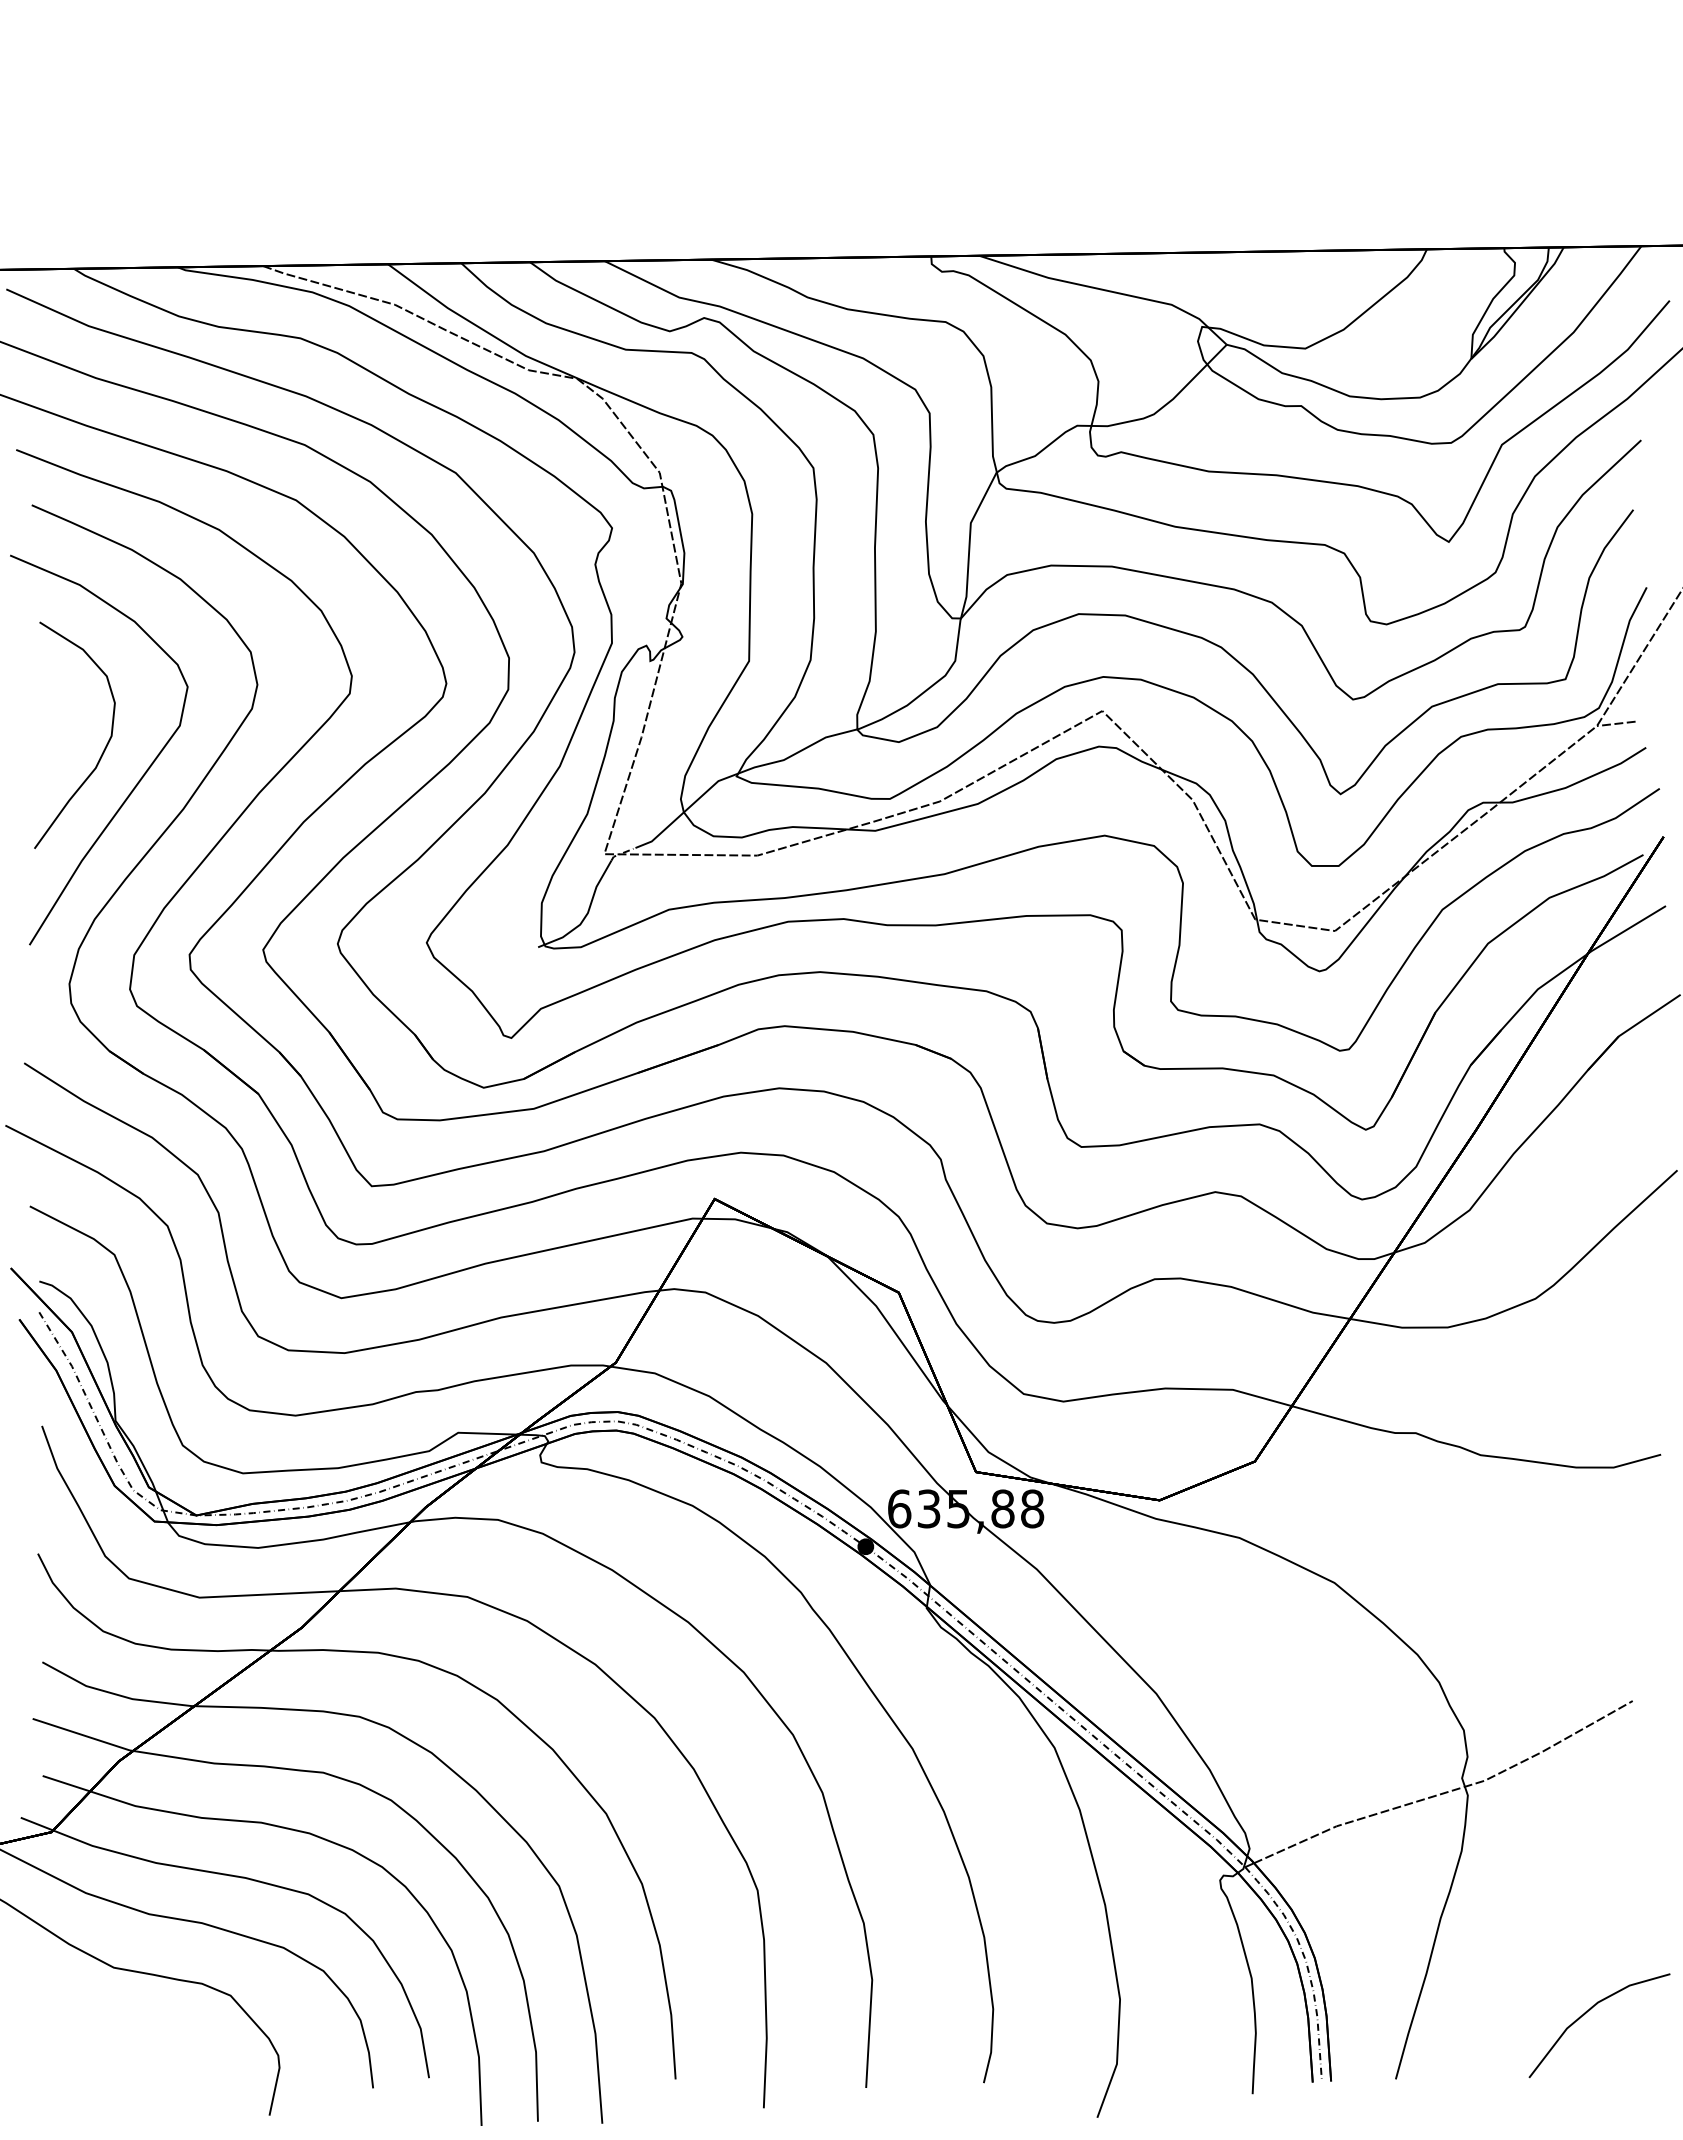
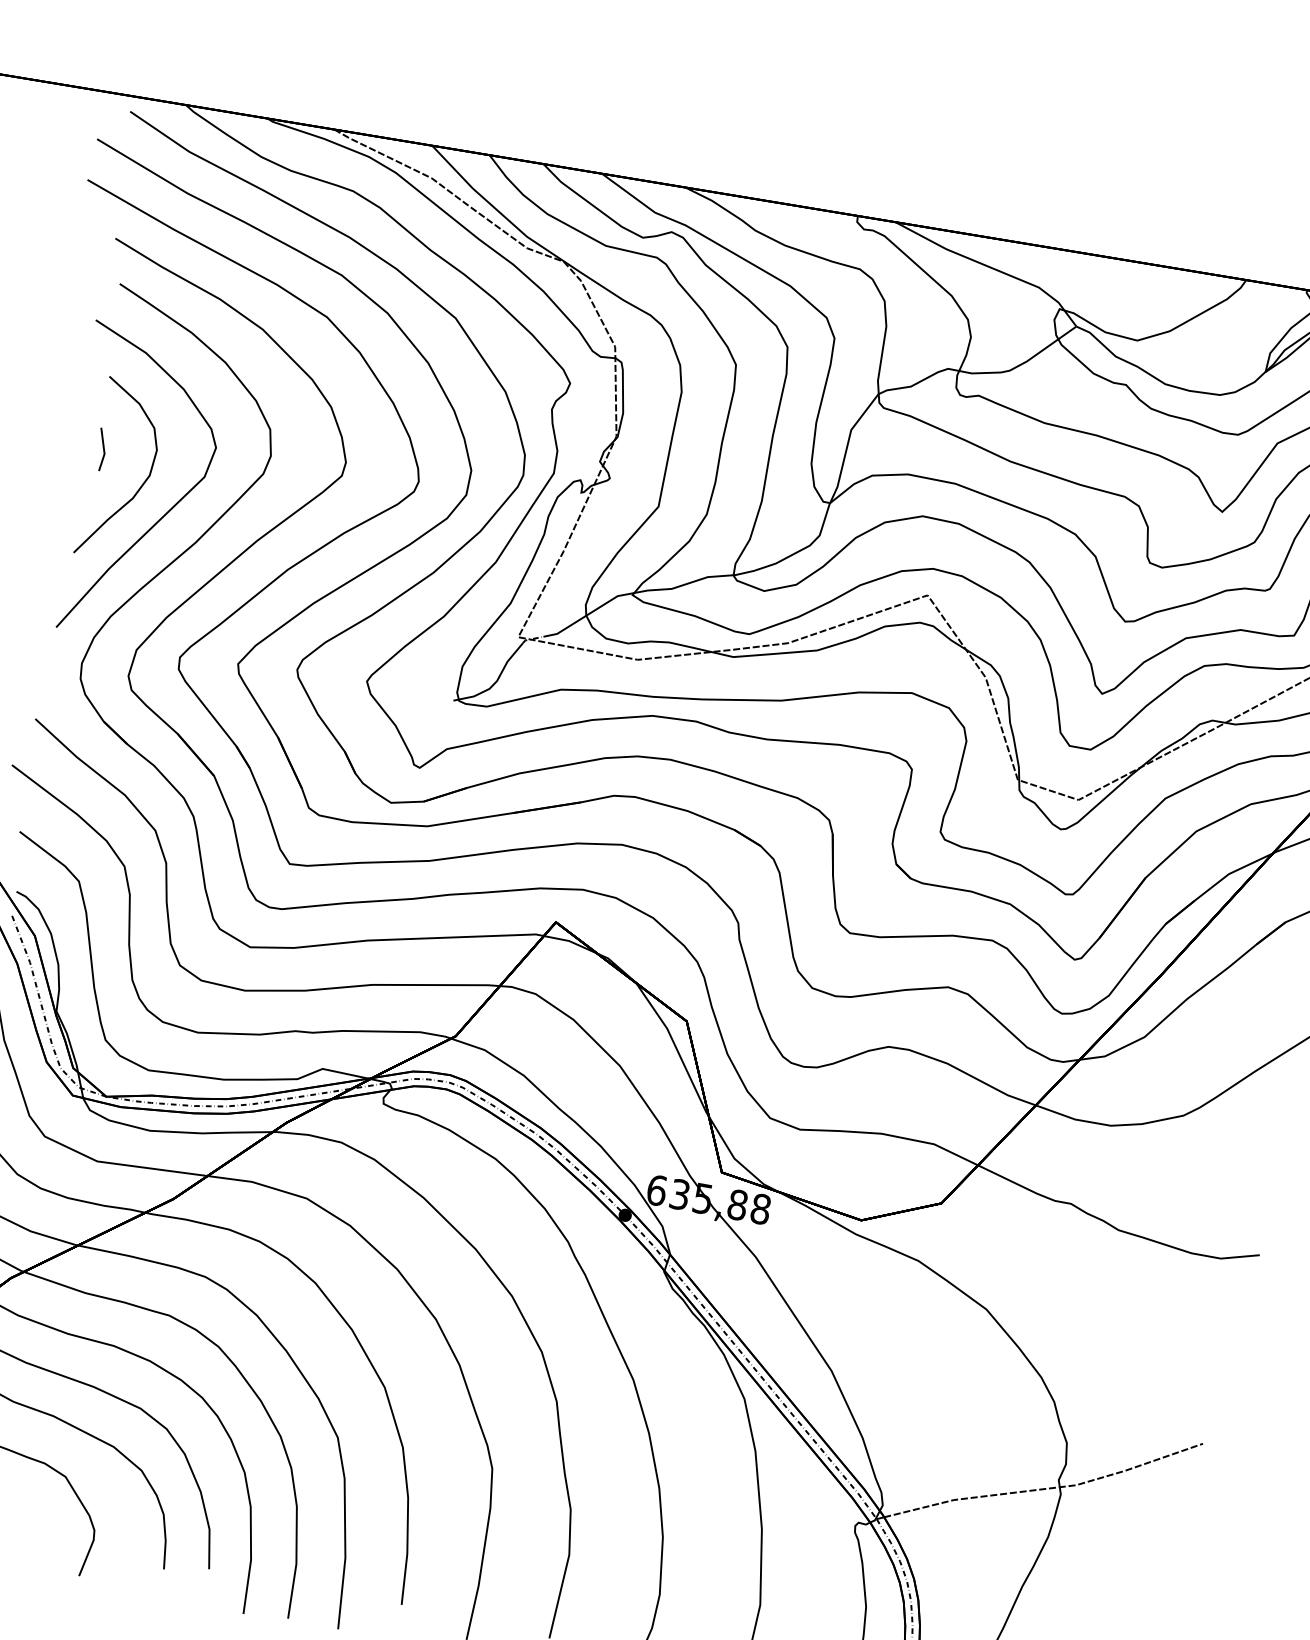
line: (47, 712) -> (102, 448), added

